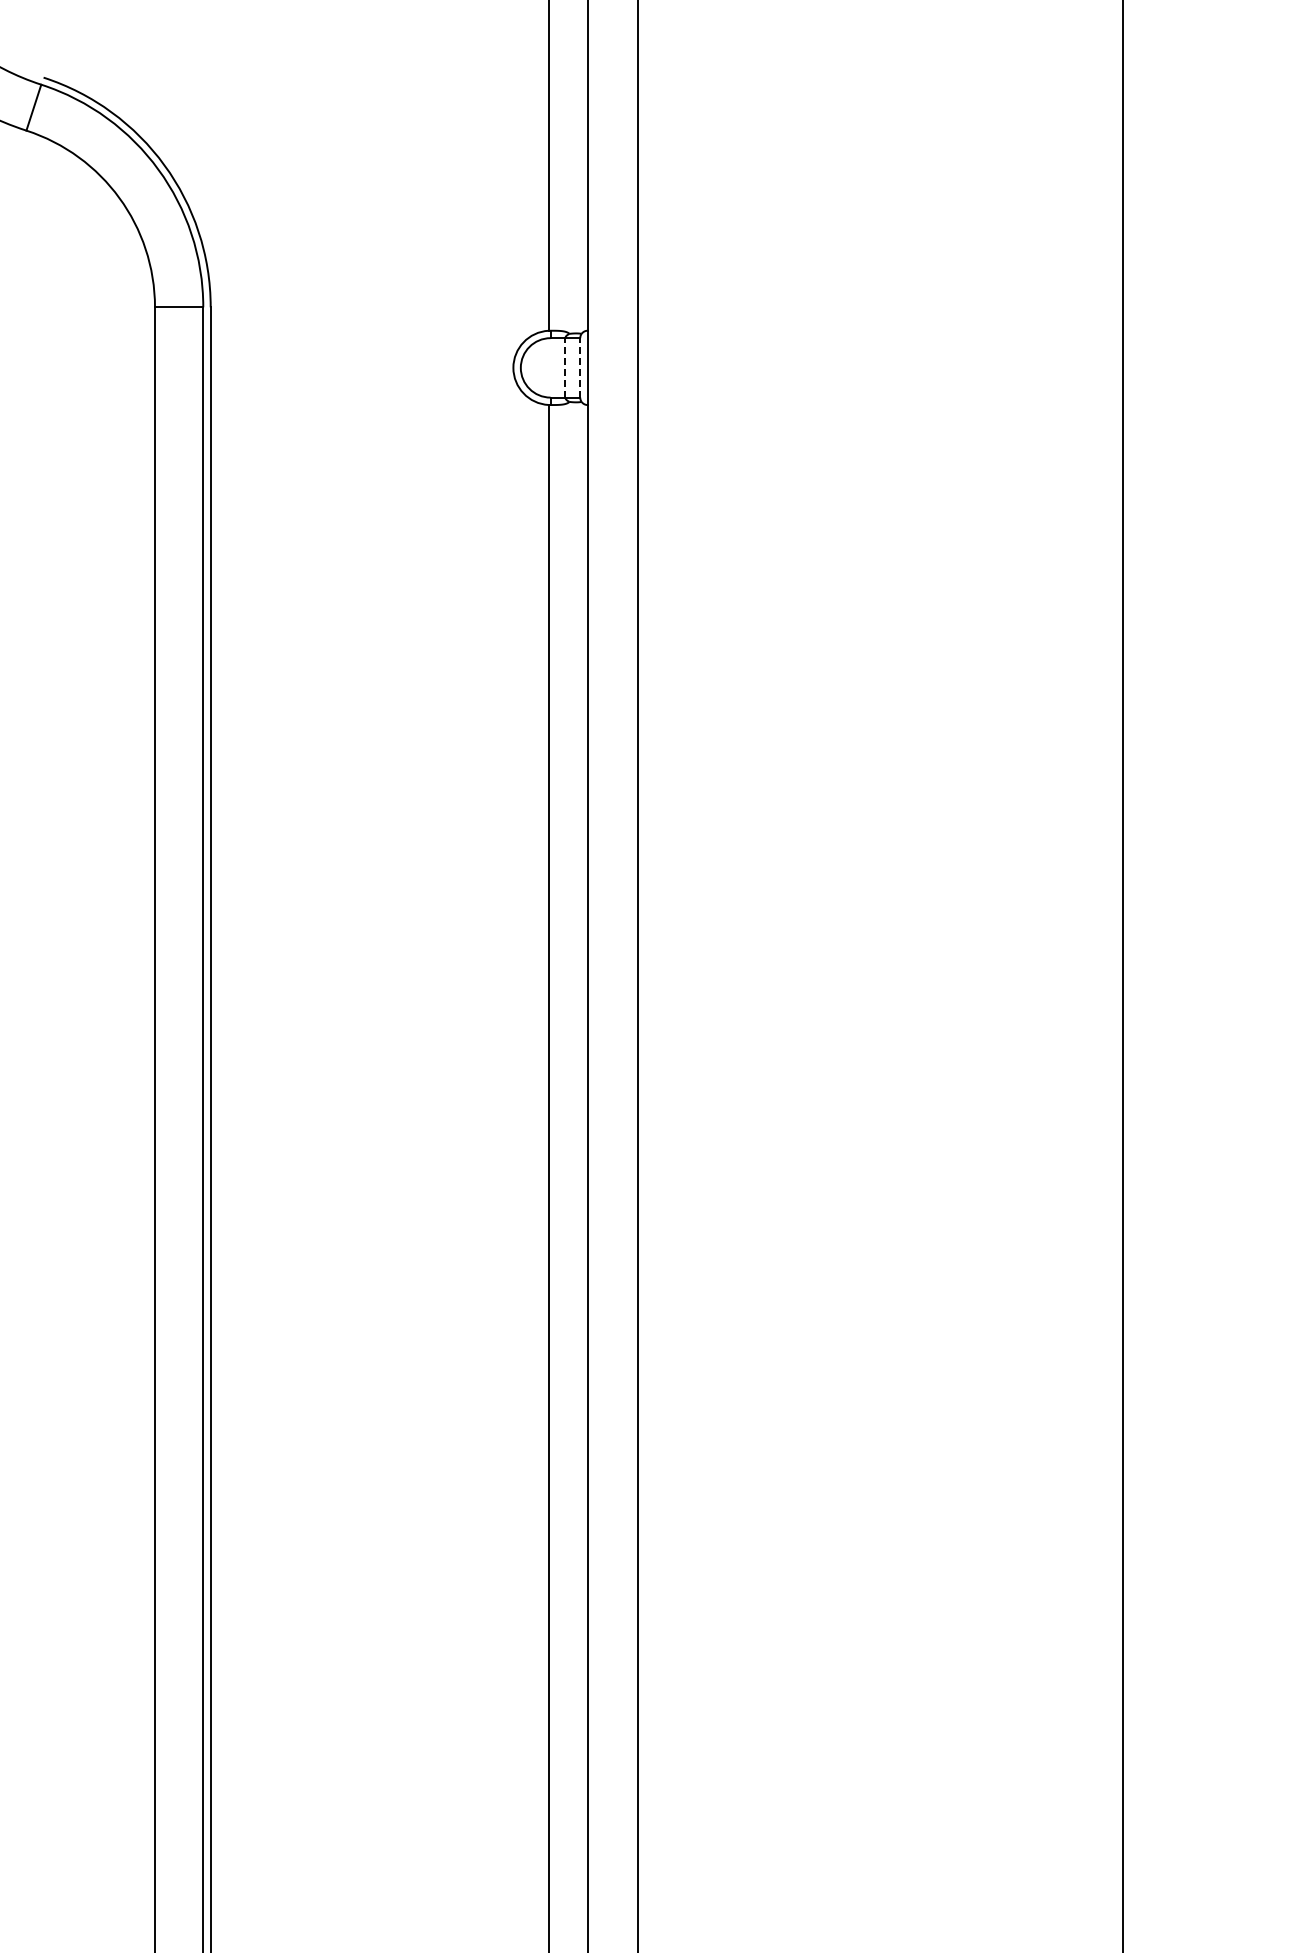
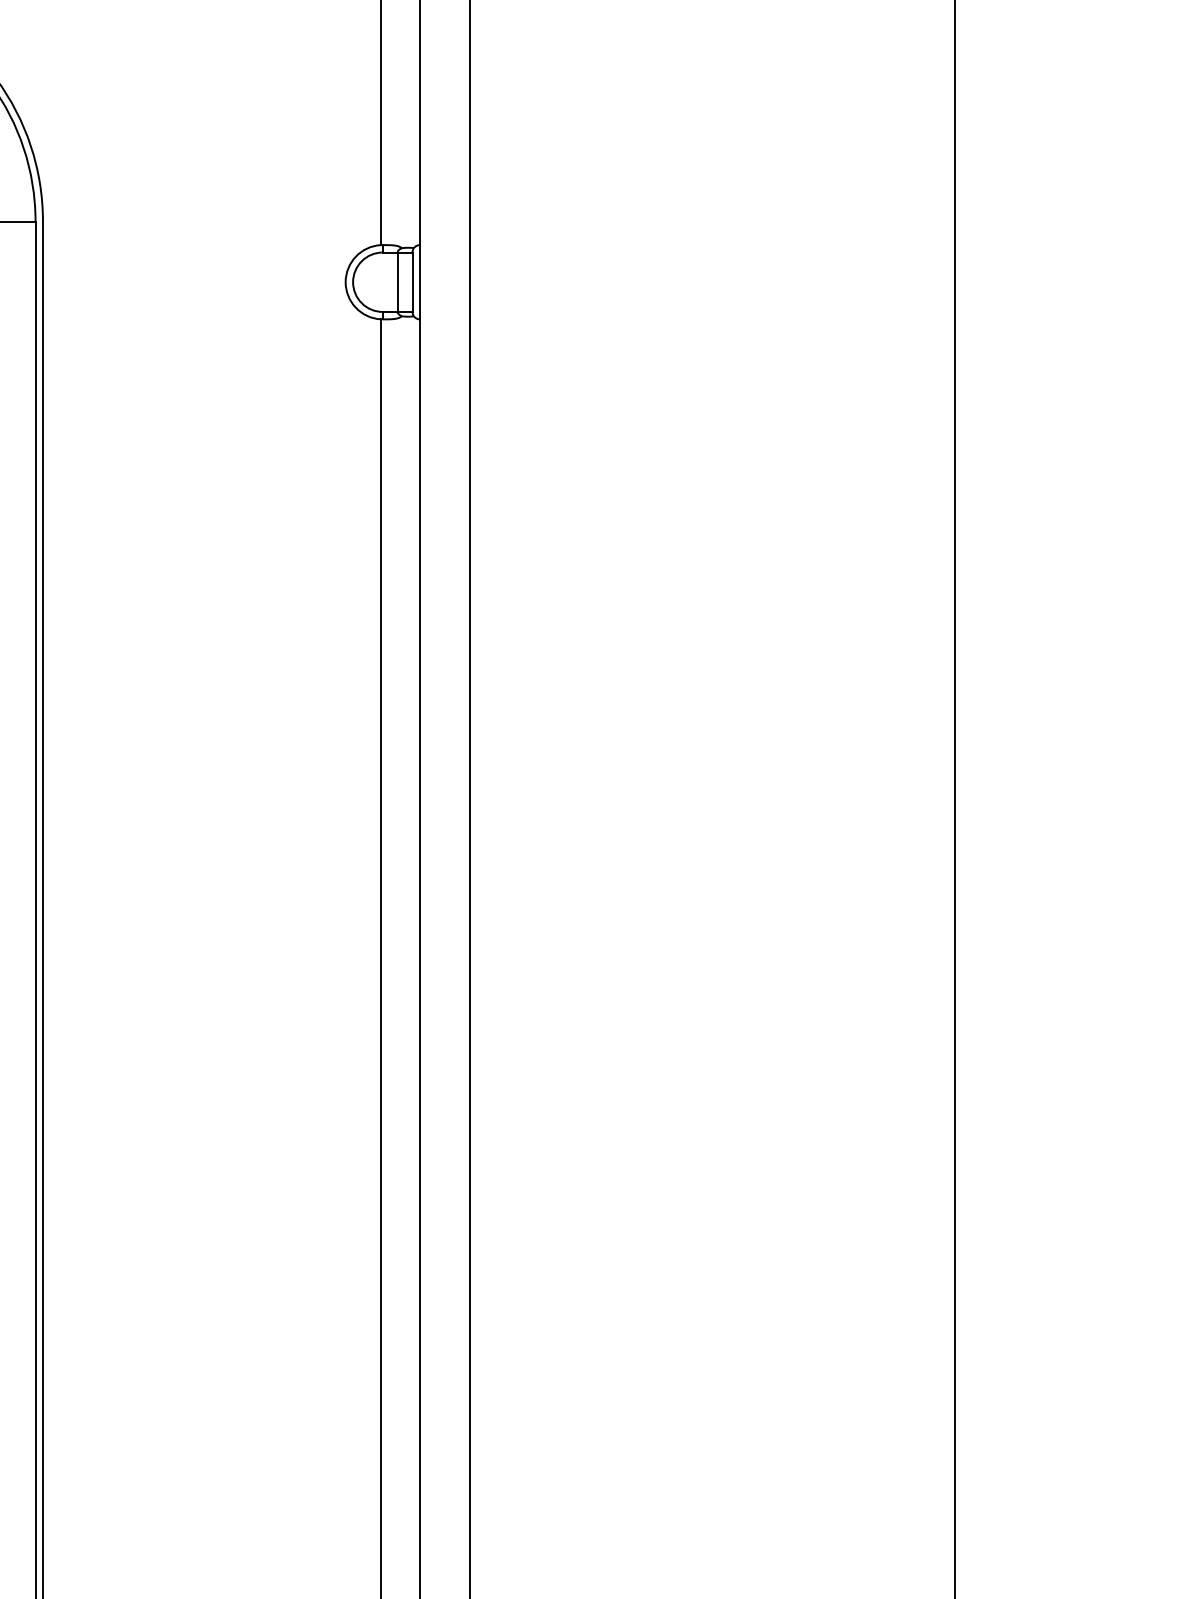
line: (565, 367) -> (397, 281), dashed -> solid
line: (580, 367) -> (412, 281), dashed -> solid

